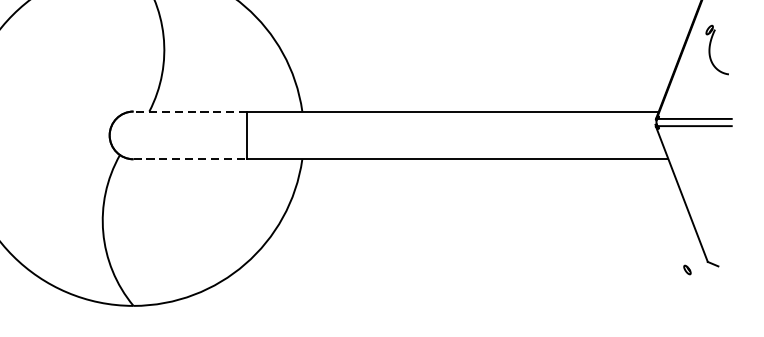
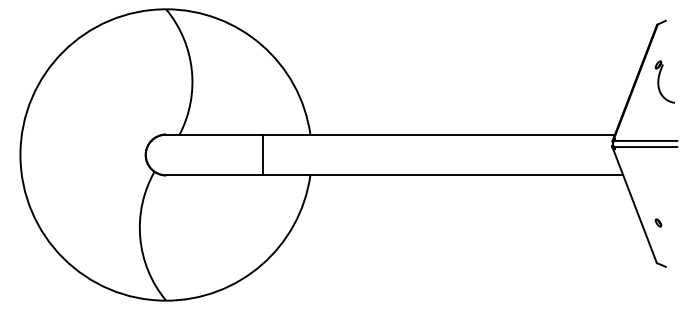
line: (190, 111) -> (214, 134), dashed -> solid
line: (190, 159) -> (214, 175), dashed -> solid
part: (687, 269) -> (658, 222), moved

